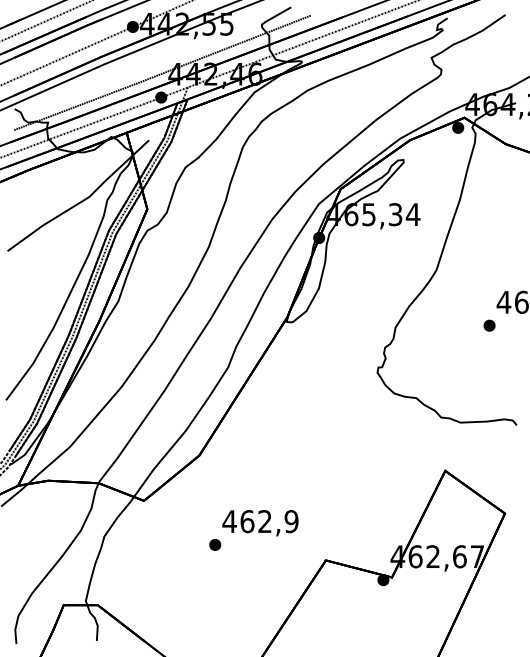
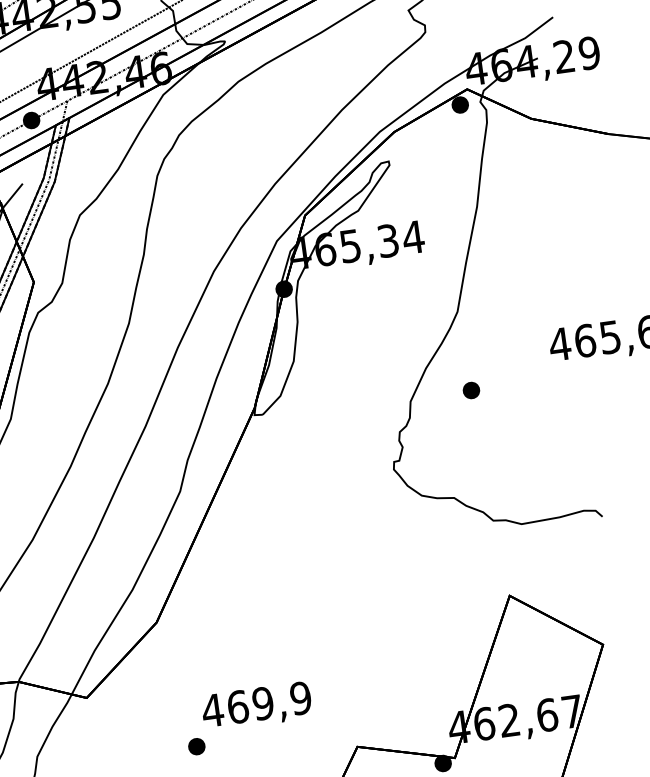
part: (489, 325) -> (471, 390), moved
text: (264, 521) -> (262, 703), 462,9 -> 469,9

